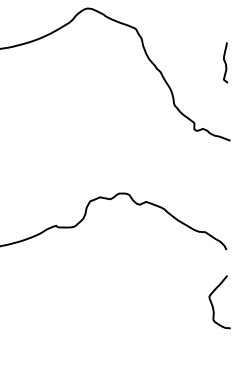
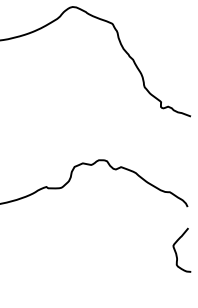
curve: (225, 63) -> (186, 52), removed

